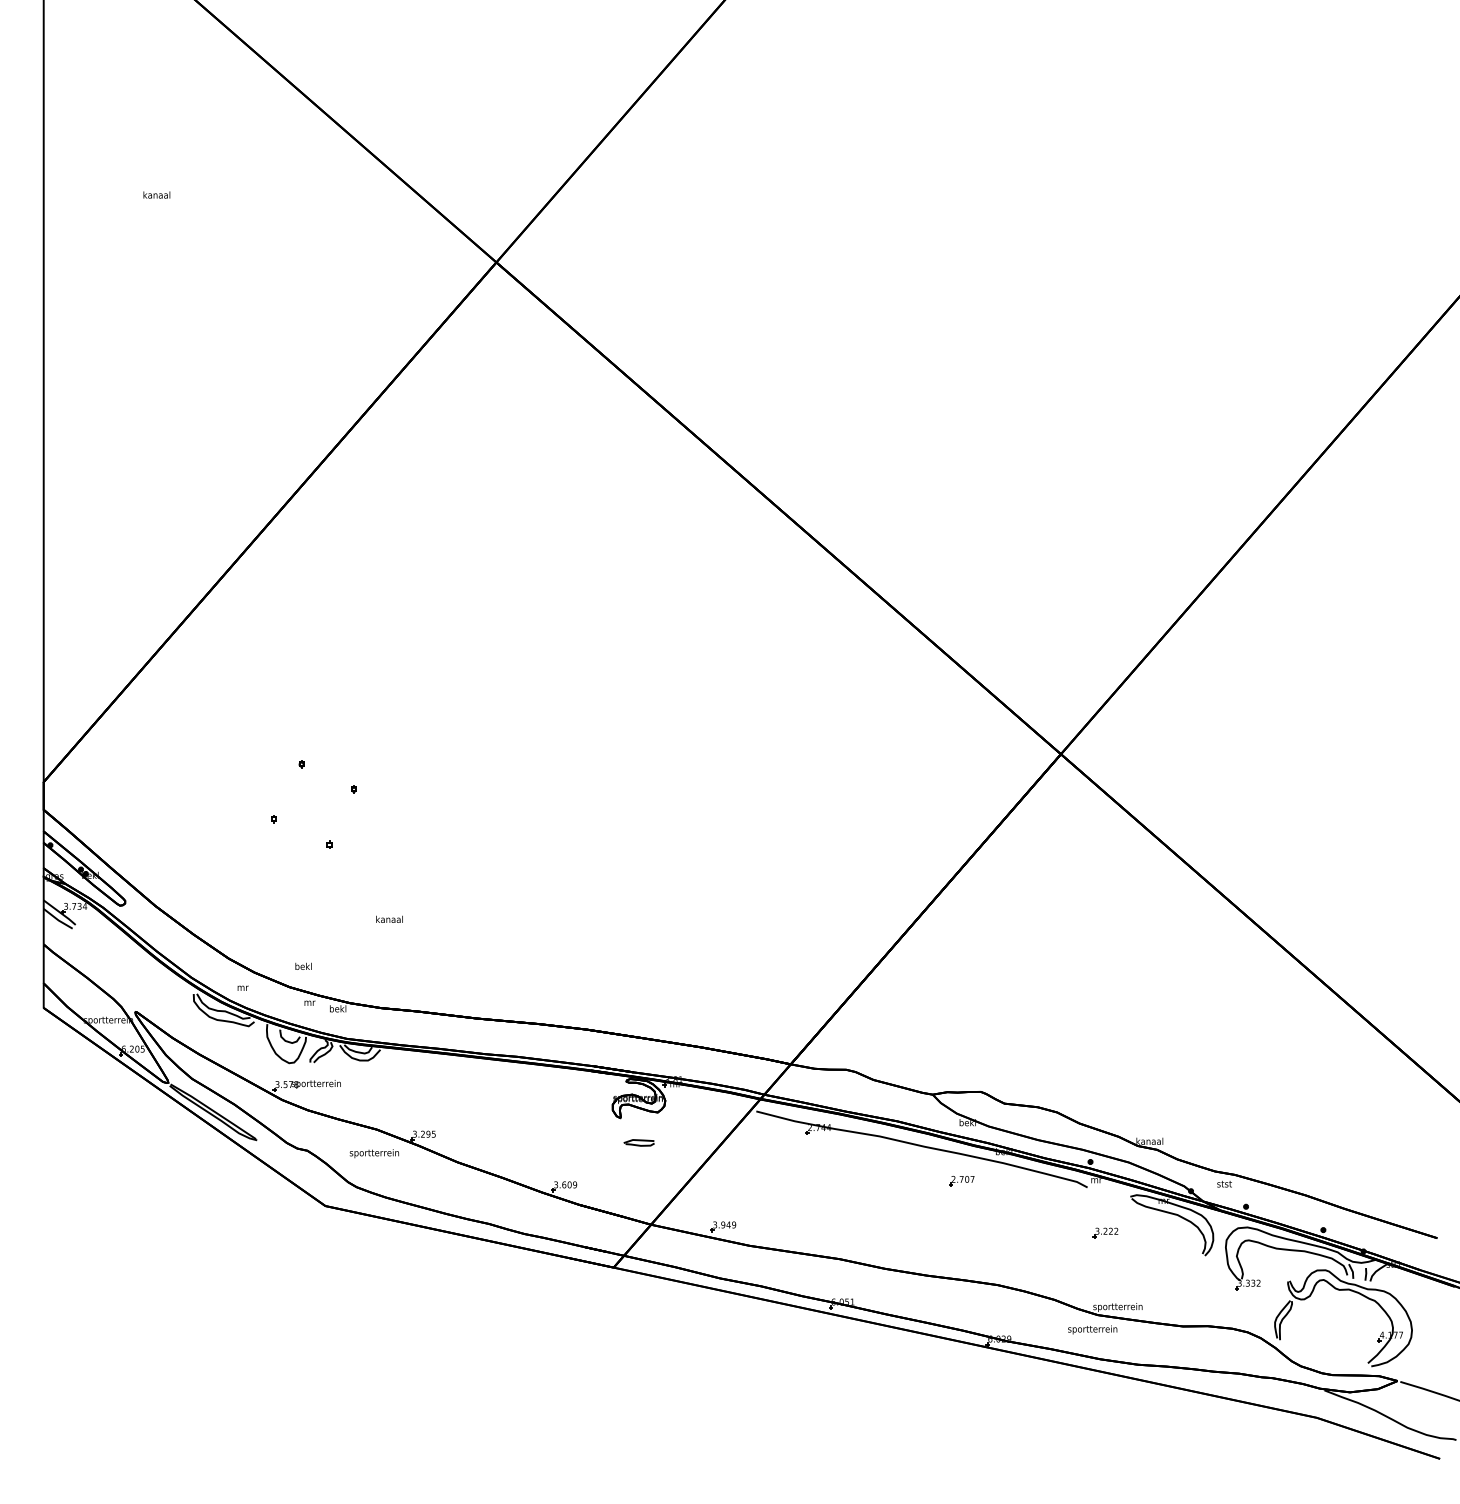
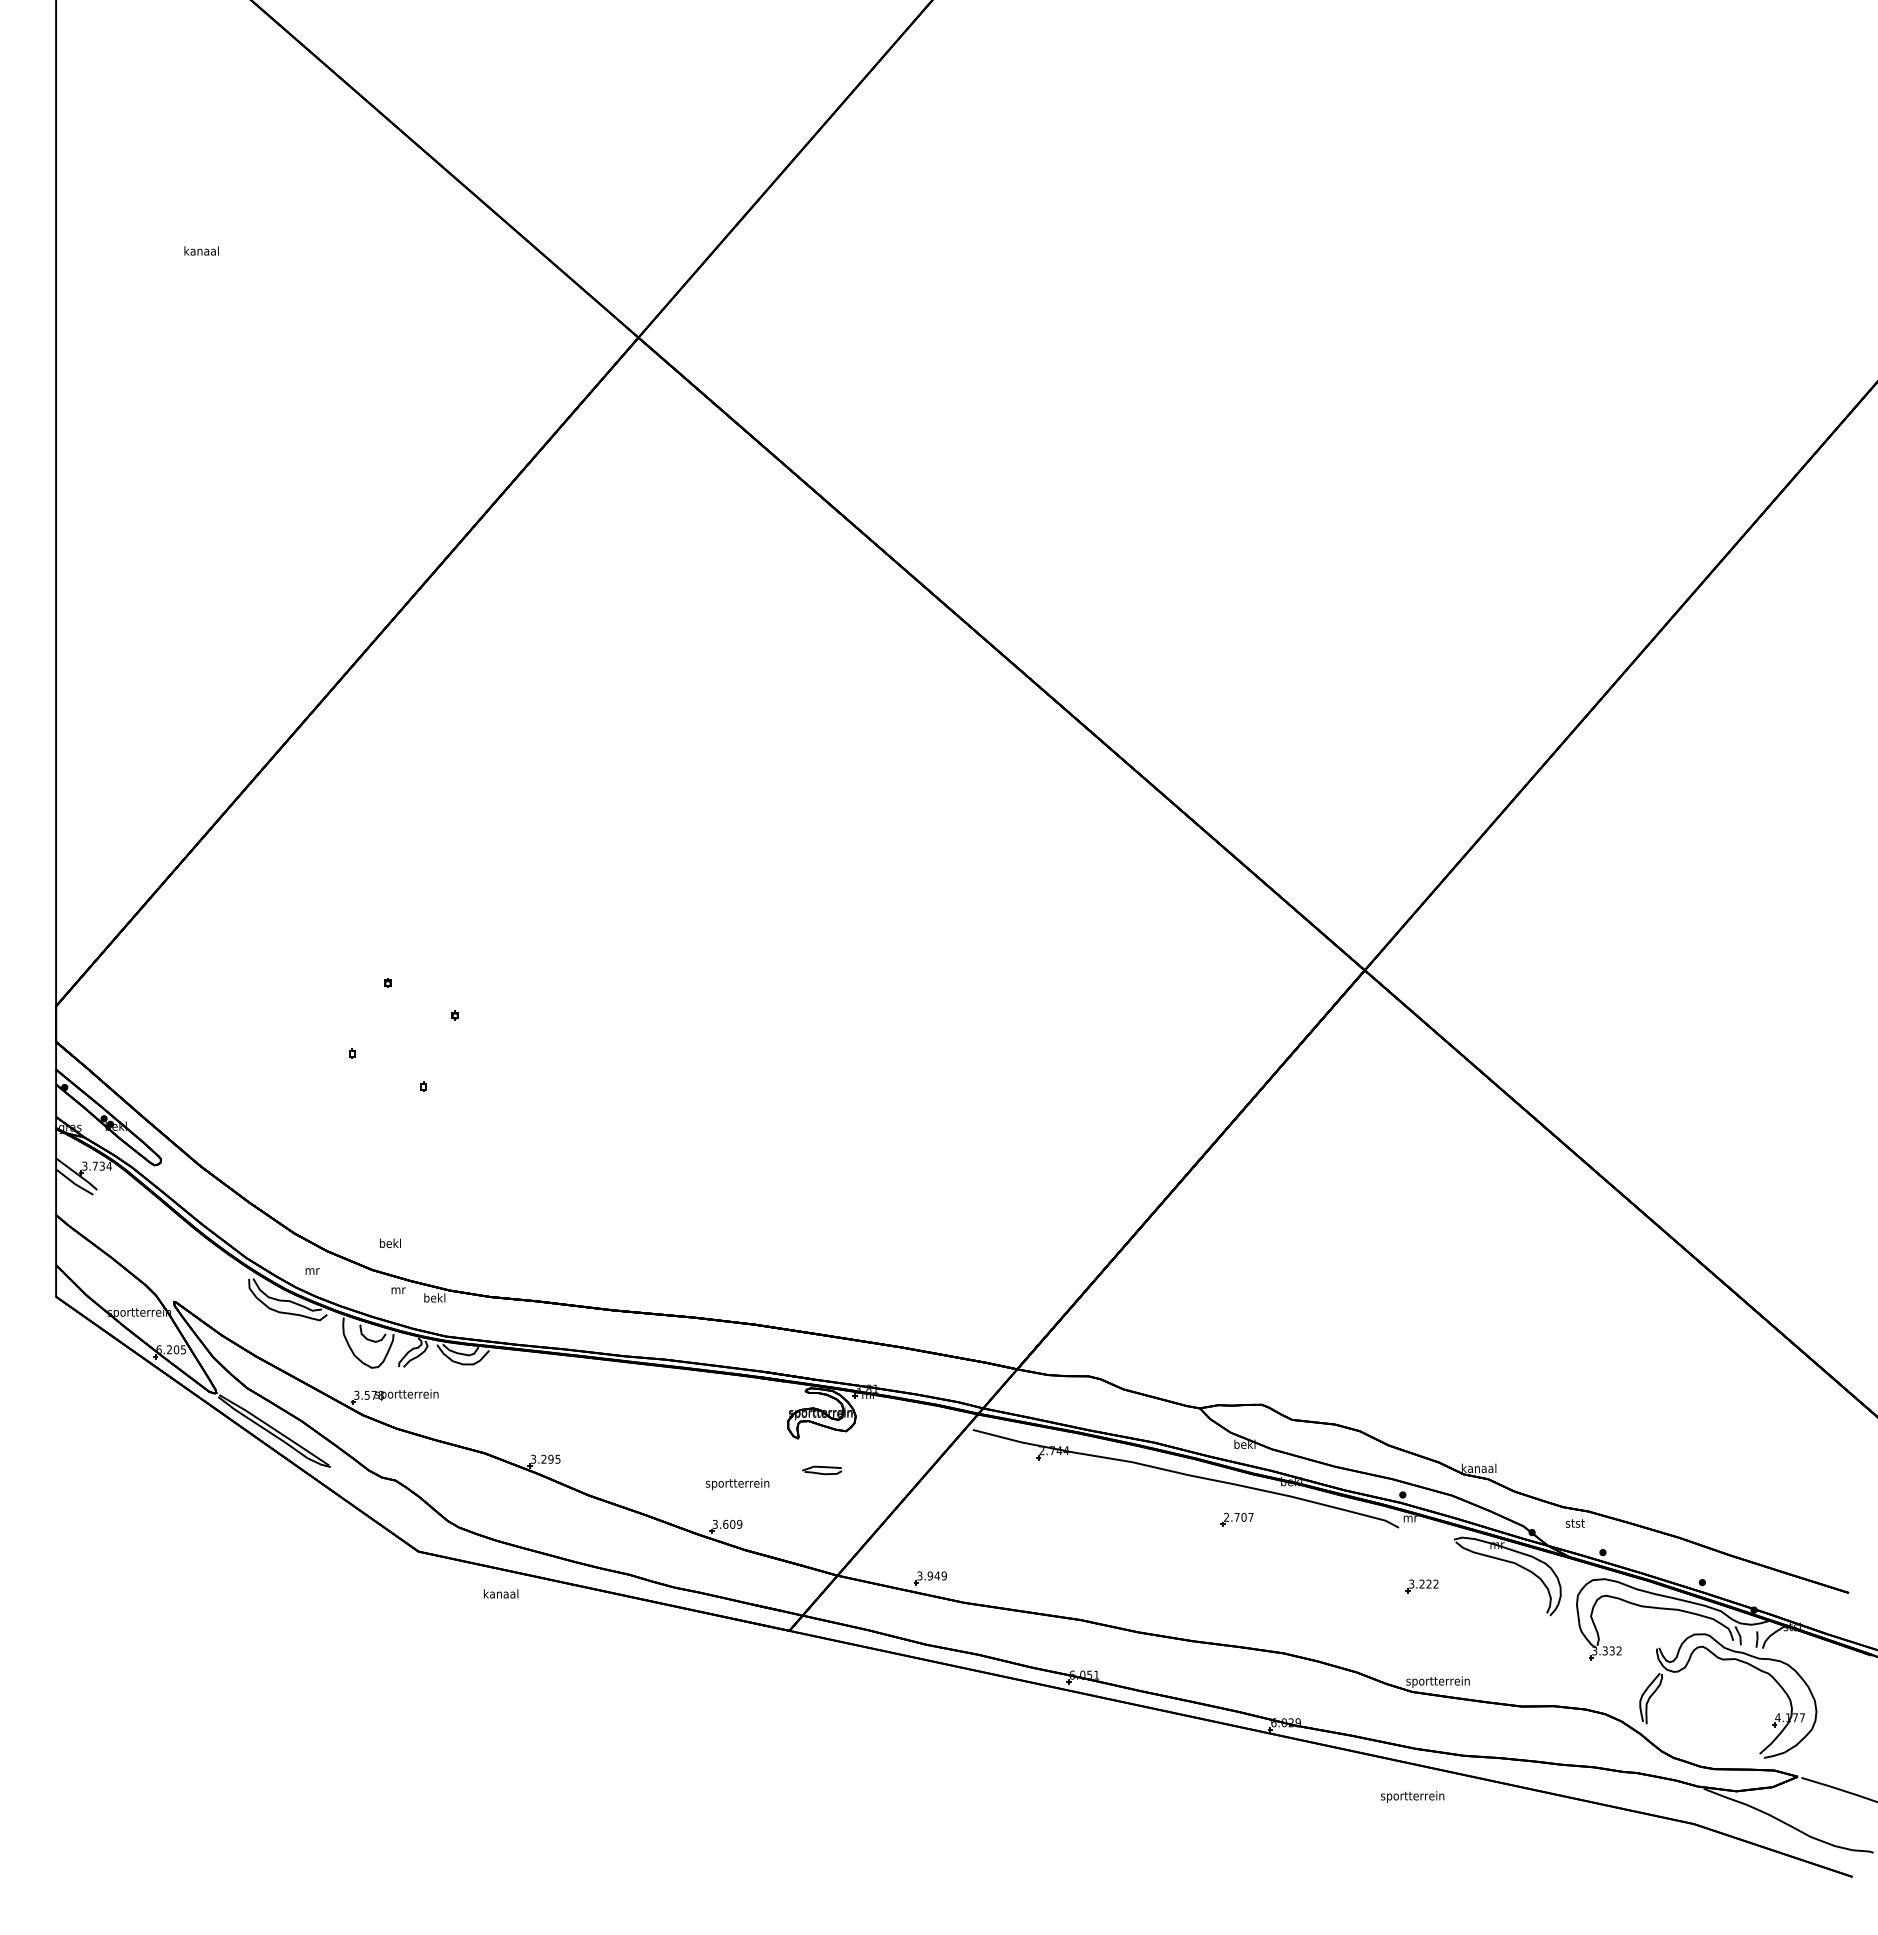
text: (389, 919) -> (501, 1593), moved
text: (374, 1153) -> (737, 1484), moved
text: (1092, 1329) -> (1412, 1796), moved

